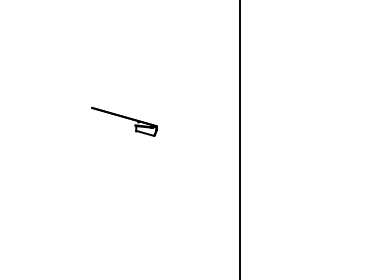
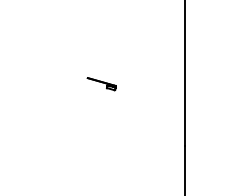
part: (124, 121) -> (101, 83), size x0.6

